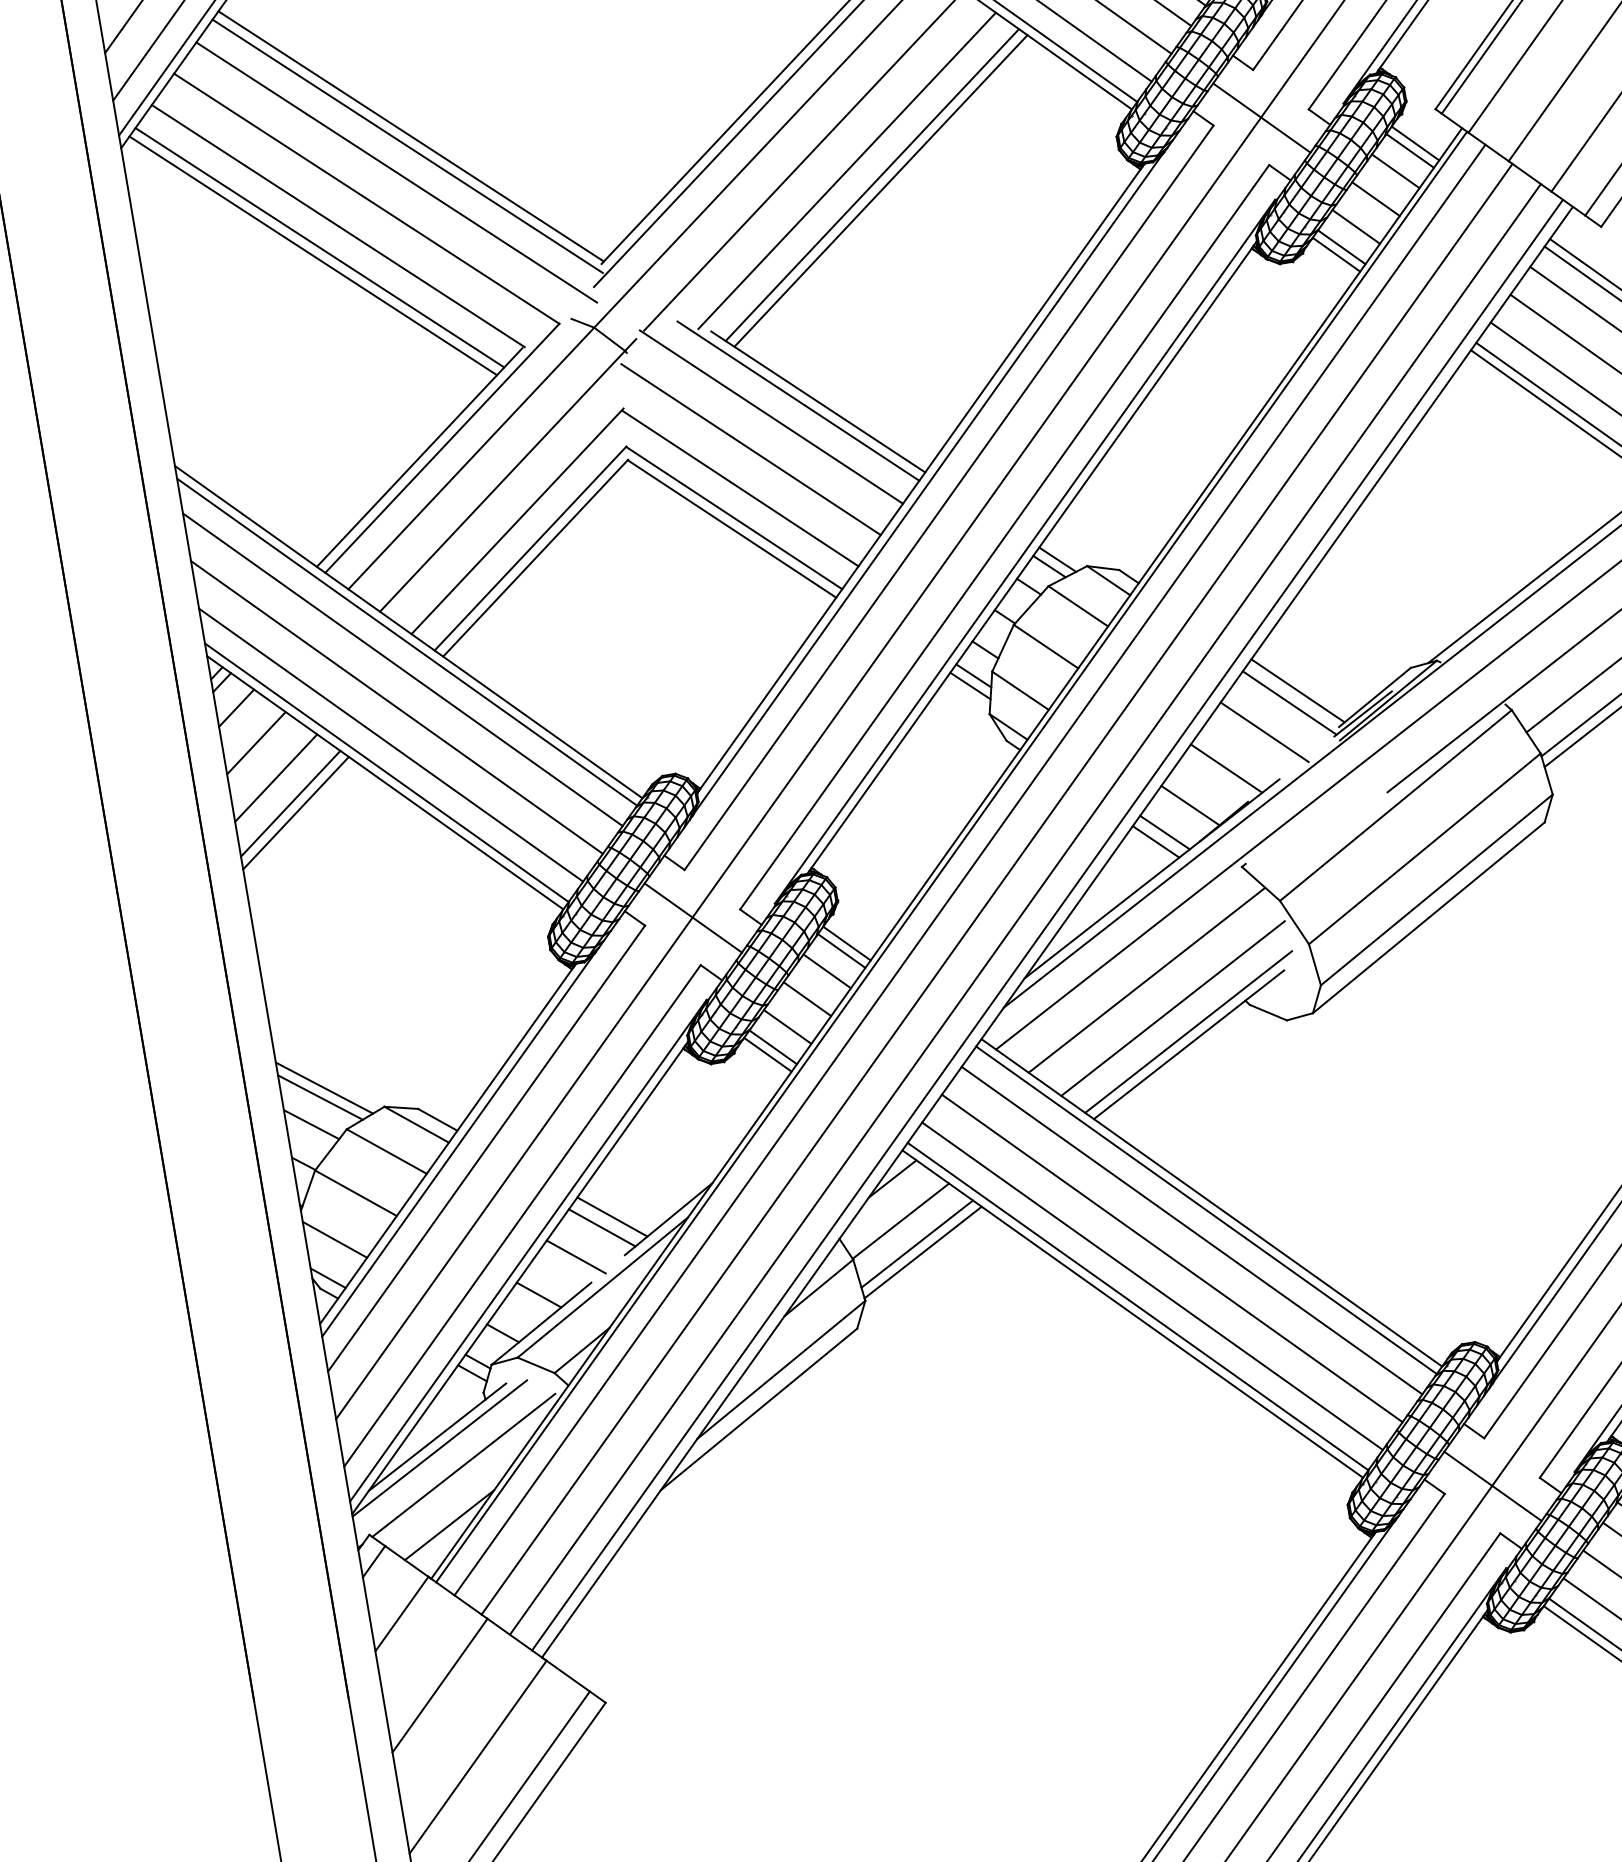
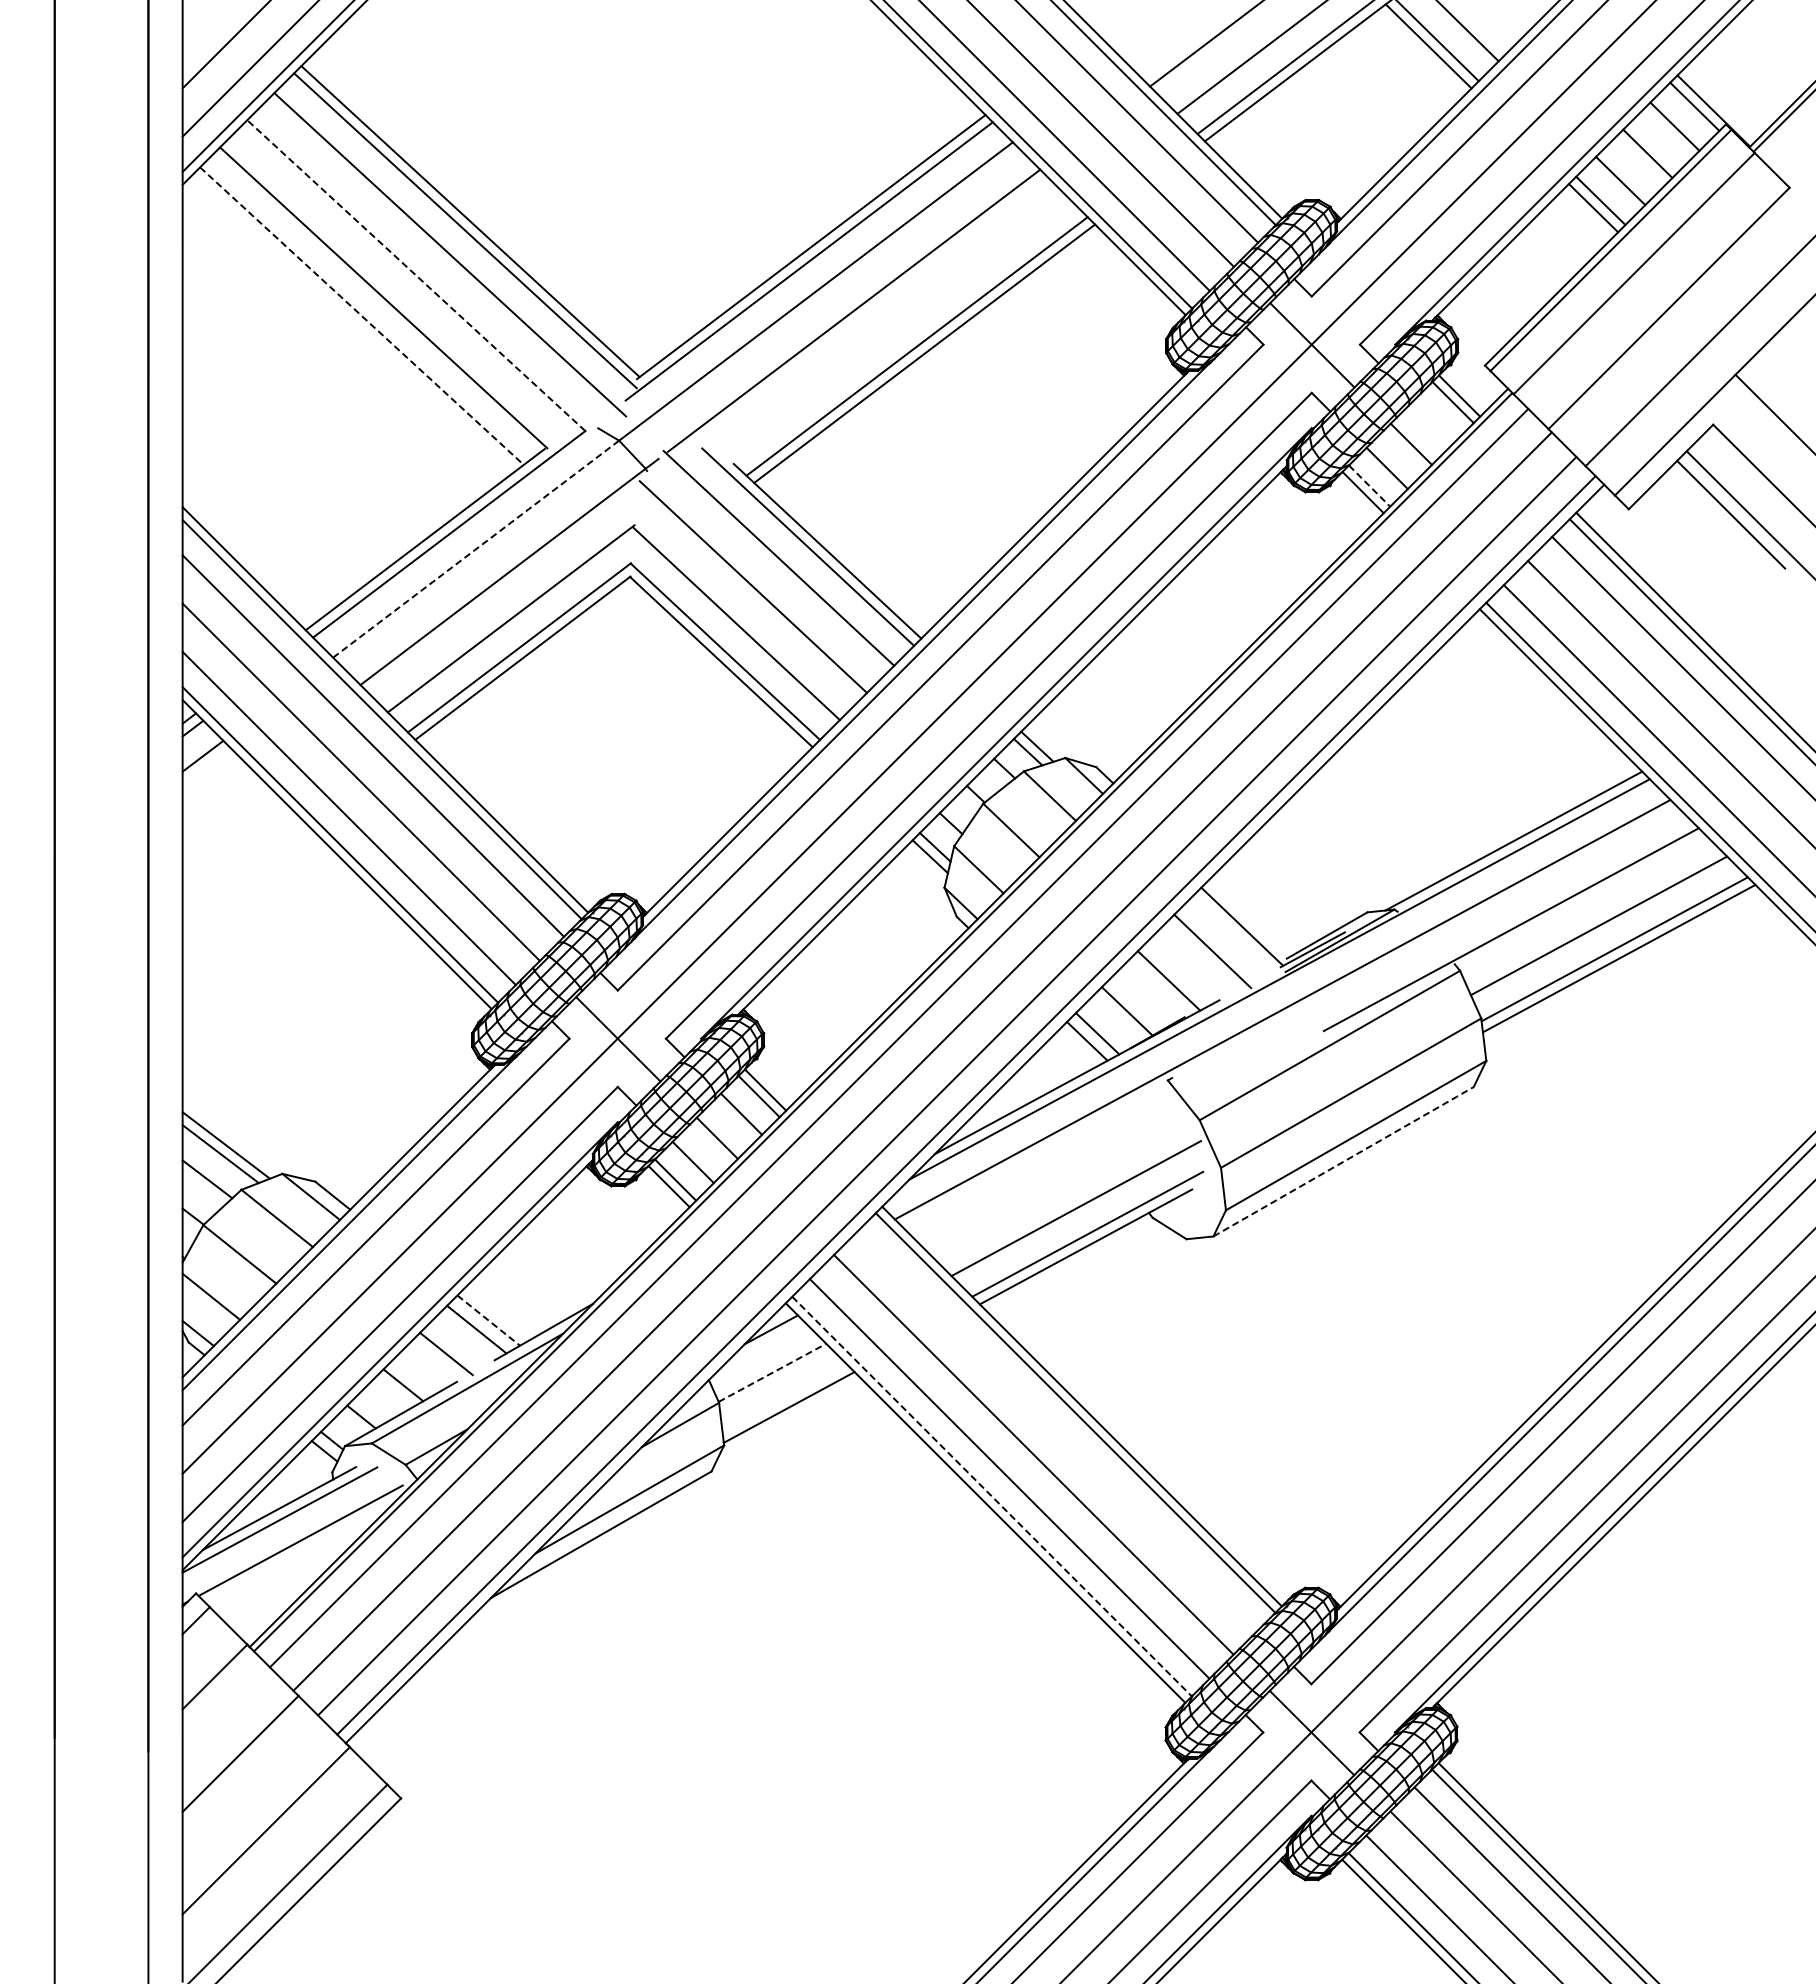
line: (1395, 170) -> (1435, 419), removed
line: (847, 171) -> (894, 328), removed
line: (366, 198) -> (416, 275), solid -> dashed
line: (1341, 247) -> (1369, 486), solid -> dashed
line: (319, 248) -> (361, 316), solid -> dashed
line: (312, 255) -> (353, 322), removed
line: (470, 458) -> (475, 549), solid -> dashed
line: (1298, 691) -> (1252, 916), removed
line: (256, 742) -> (216, 793), removed
line: (276, 777) -> (230, 831), removed
line: (290, 803) -> (240, 859), removed
line: (295, 813) -> (243, 869), removed
line: (1428, 917) -> (1343, 1161), solid -> dashed
line: (1146, 980) -> (1054, 1176), removed
line: (613, 1216) -> (489, 1320), solid -> dashed
line: (900, 1220) -> (772, 1372), solid -> dashed
line: (1191, 1230) -> (1057, 1430), removed
line: (916, 1243) -> (784, 1397), removed
line: (1138, 1306) -> (992, 1496), solid -> dashed
line: (449, 1525) -> (276, 1597), removed

